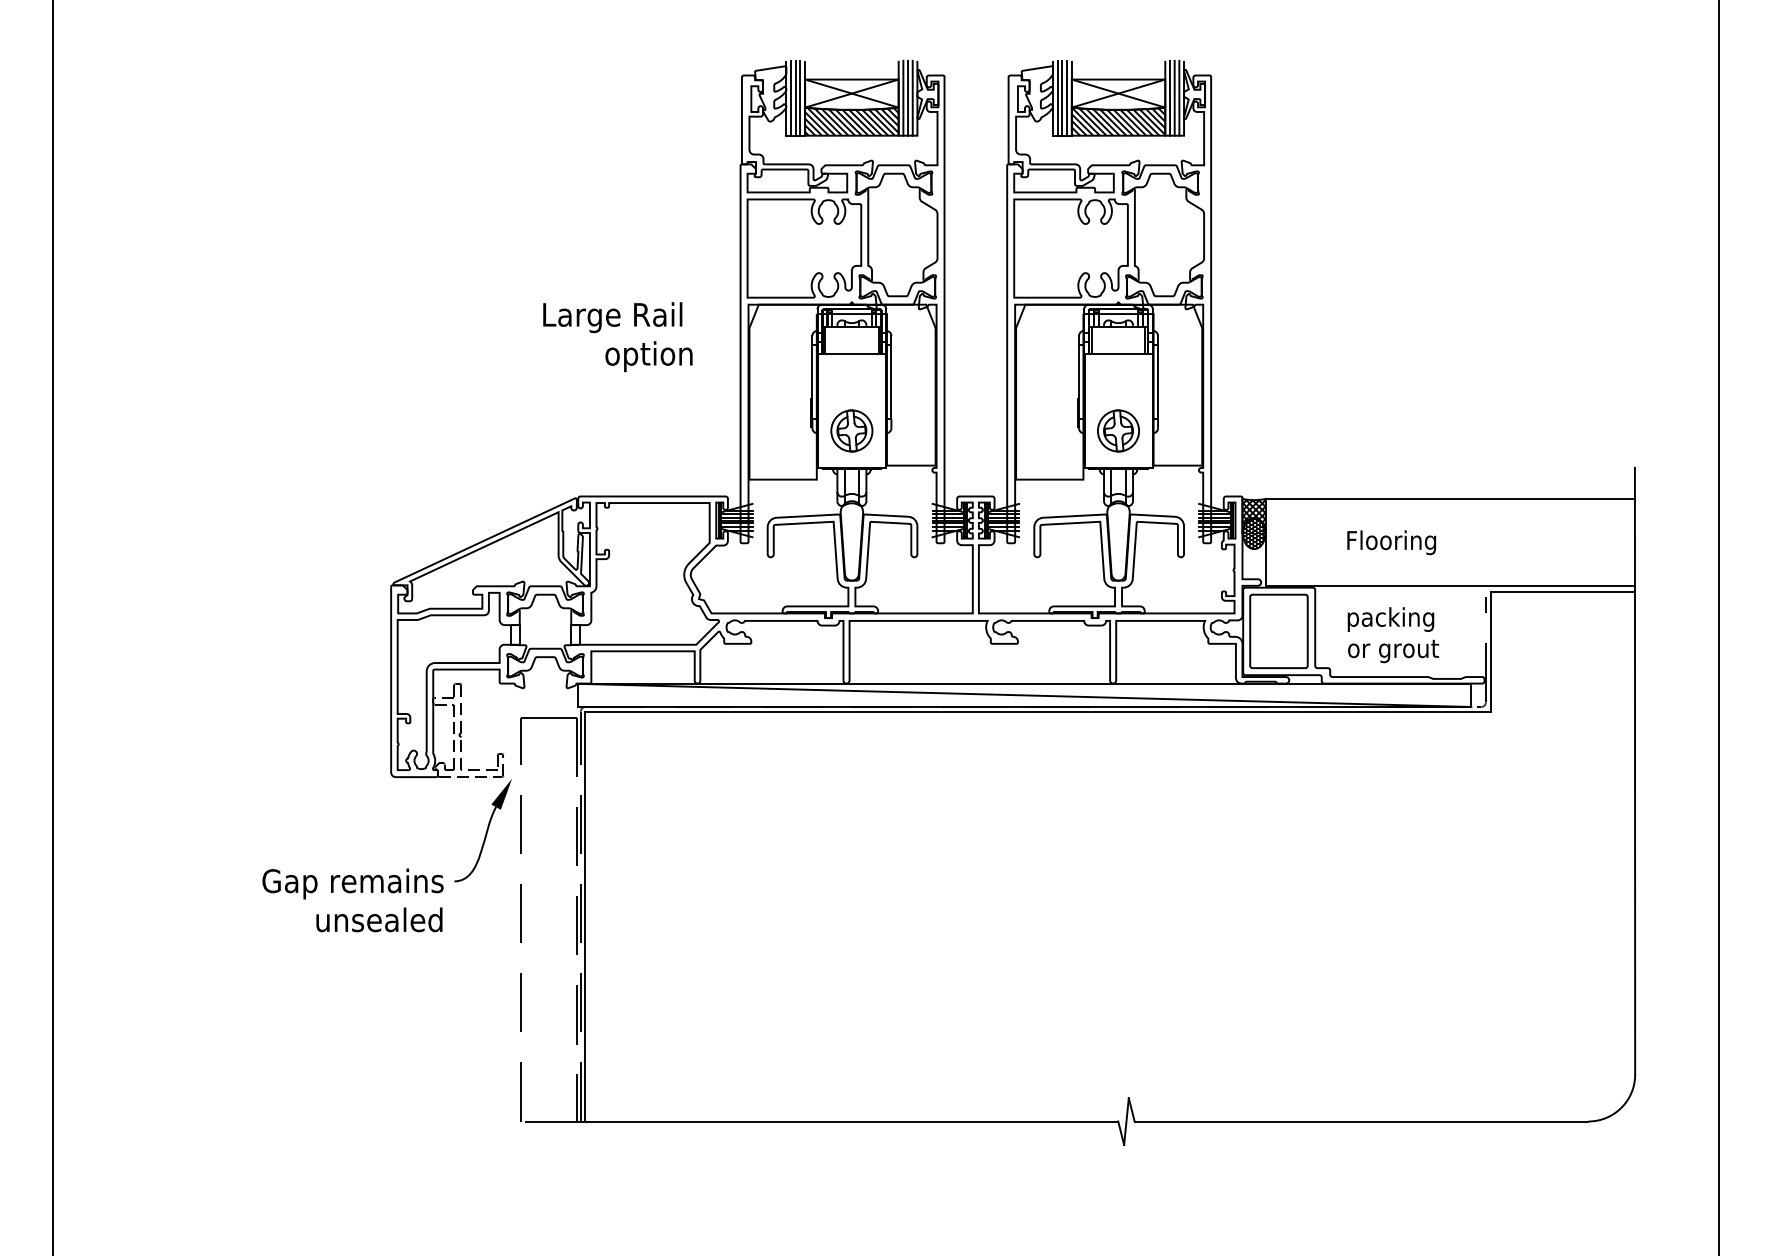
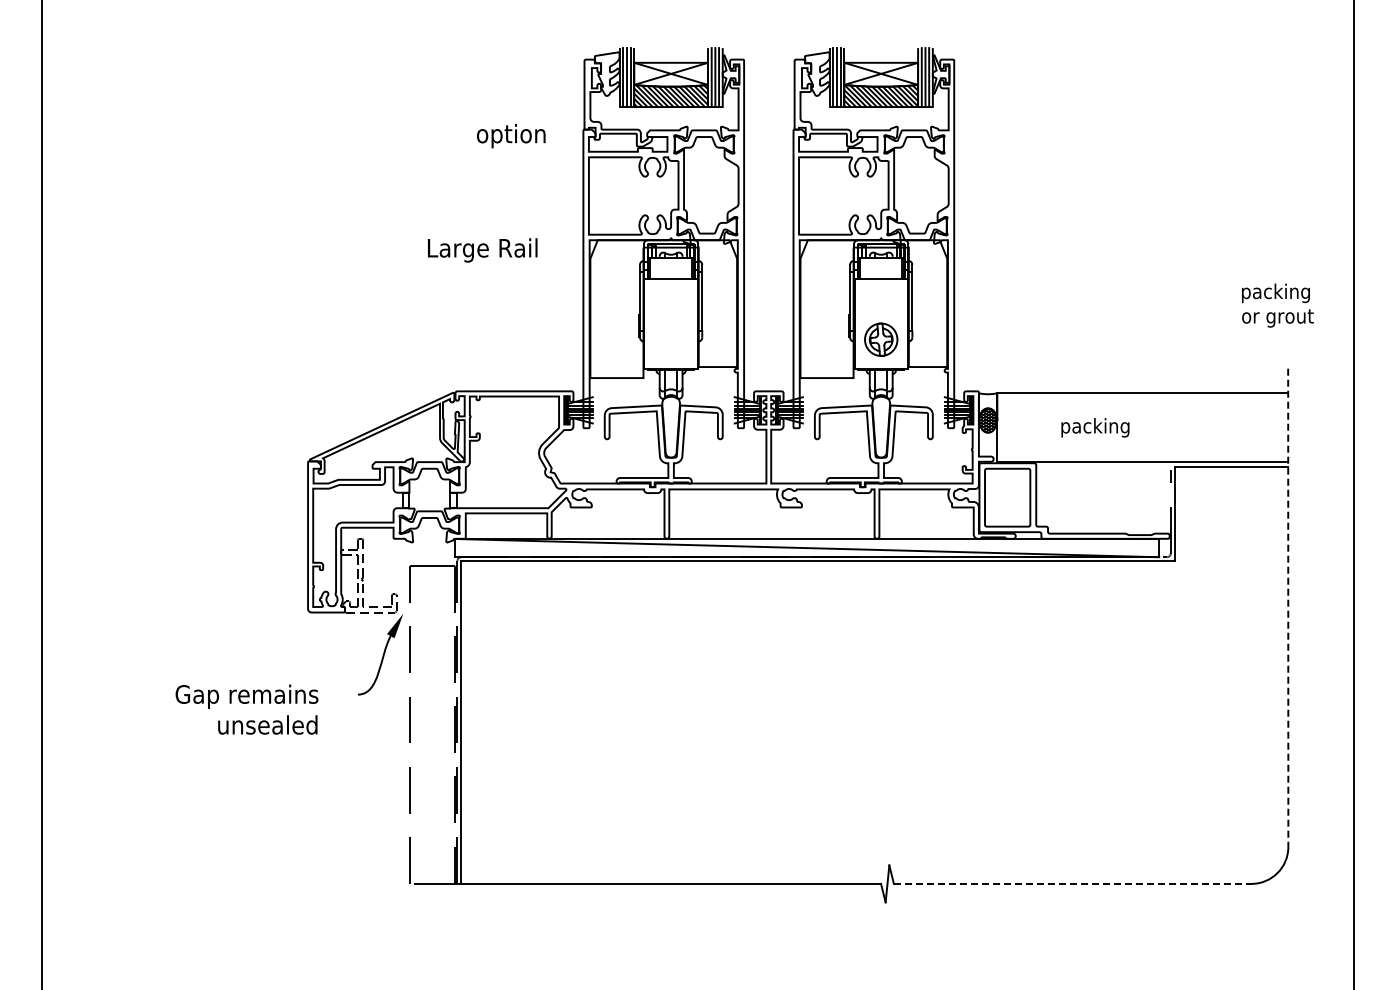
text: (649, 357) -> (511, 136), moved
part: (852, 430) -> (671, 339), removed
hatch: (1253, 515) -> (987, 406), removed
text: (1391, 542) -> (1096, 427), Flooring -> packing
text: (1392, 634) -> (1277, 305), moved
line: (1635, 772) -> (1288, 608), solid -> dashed
text: (352, 900) -> (246, 709), moved
line: (1361, 1121) -> (1072, 883), solid -> dashed

